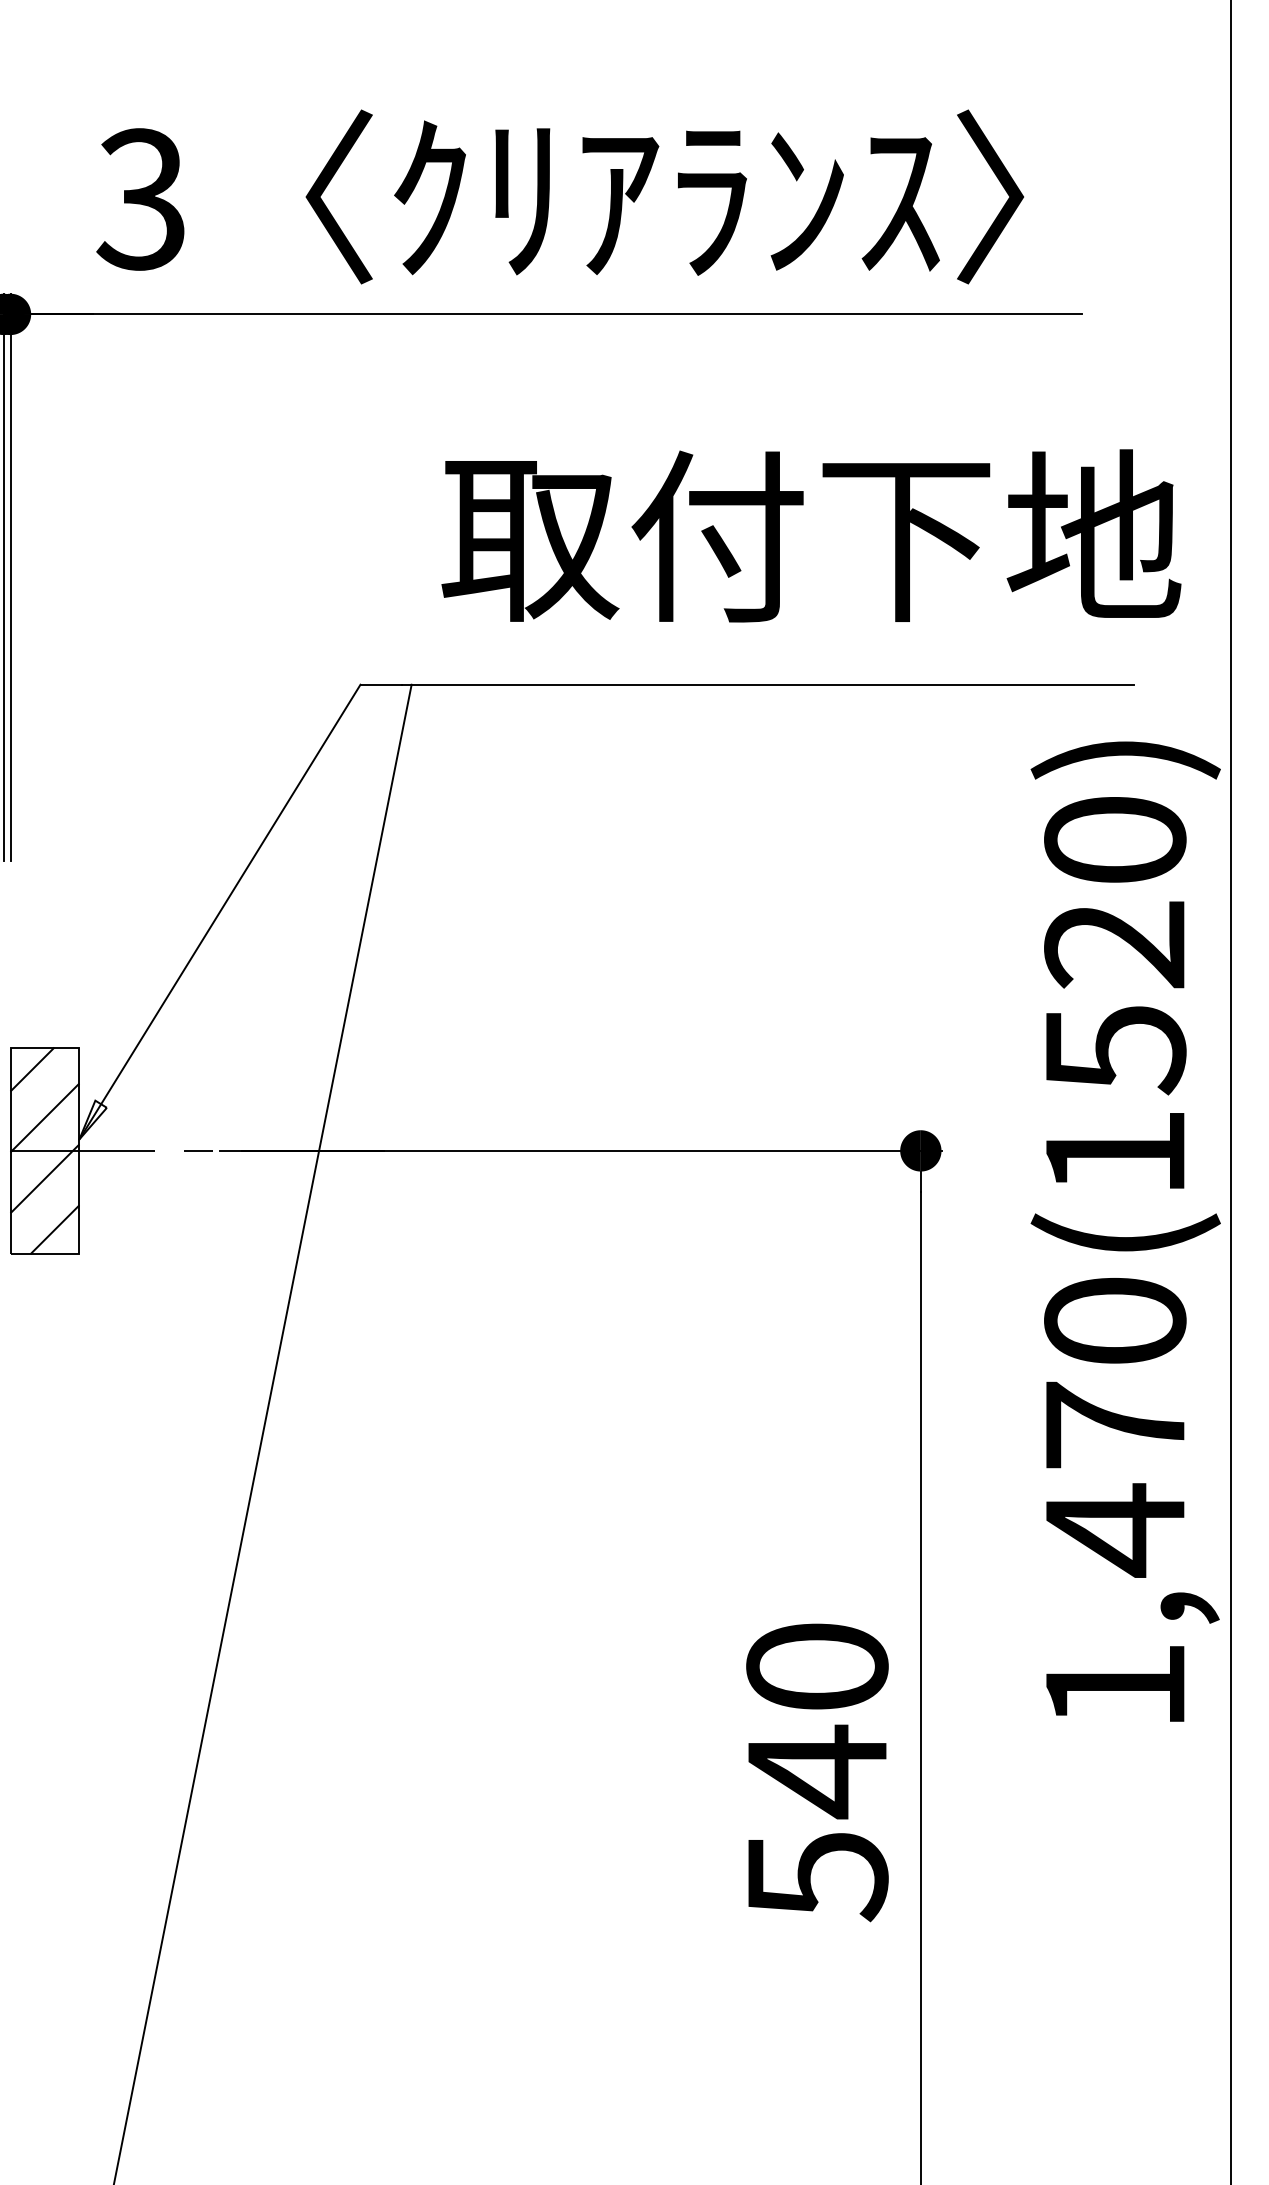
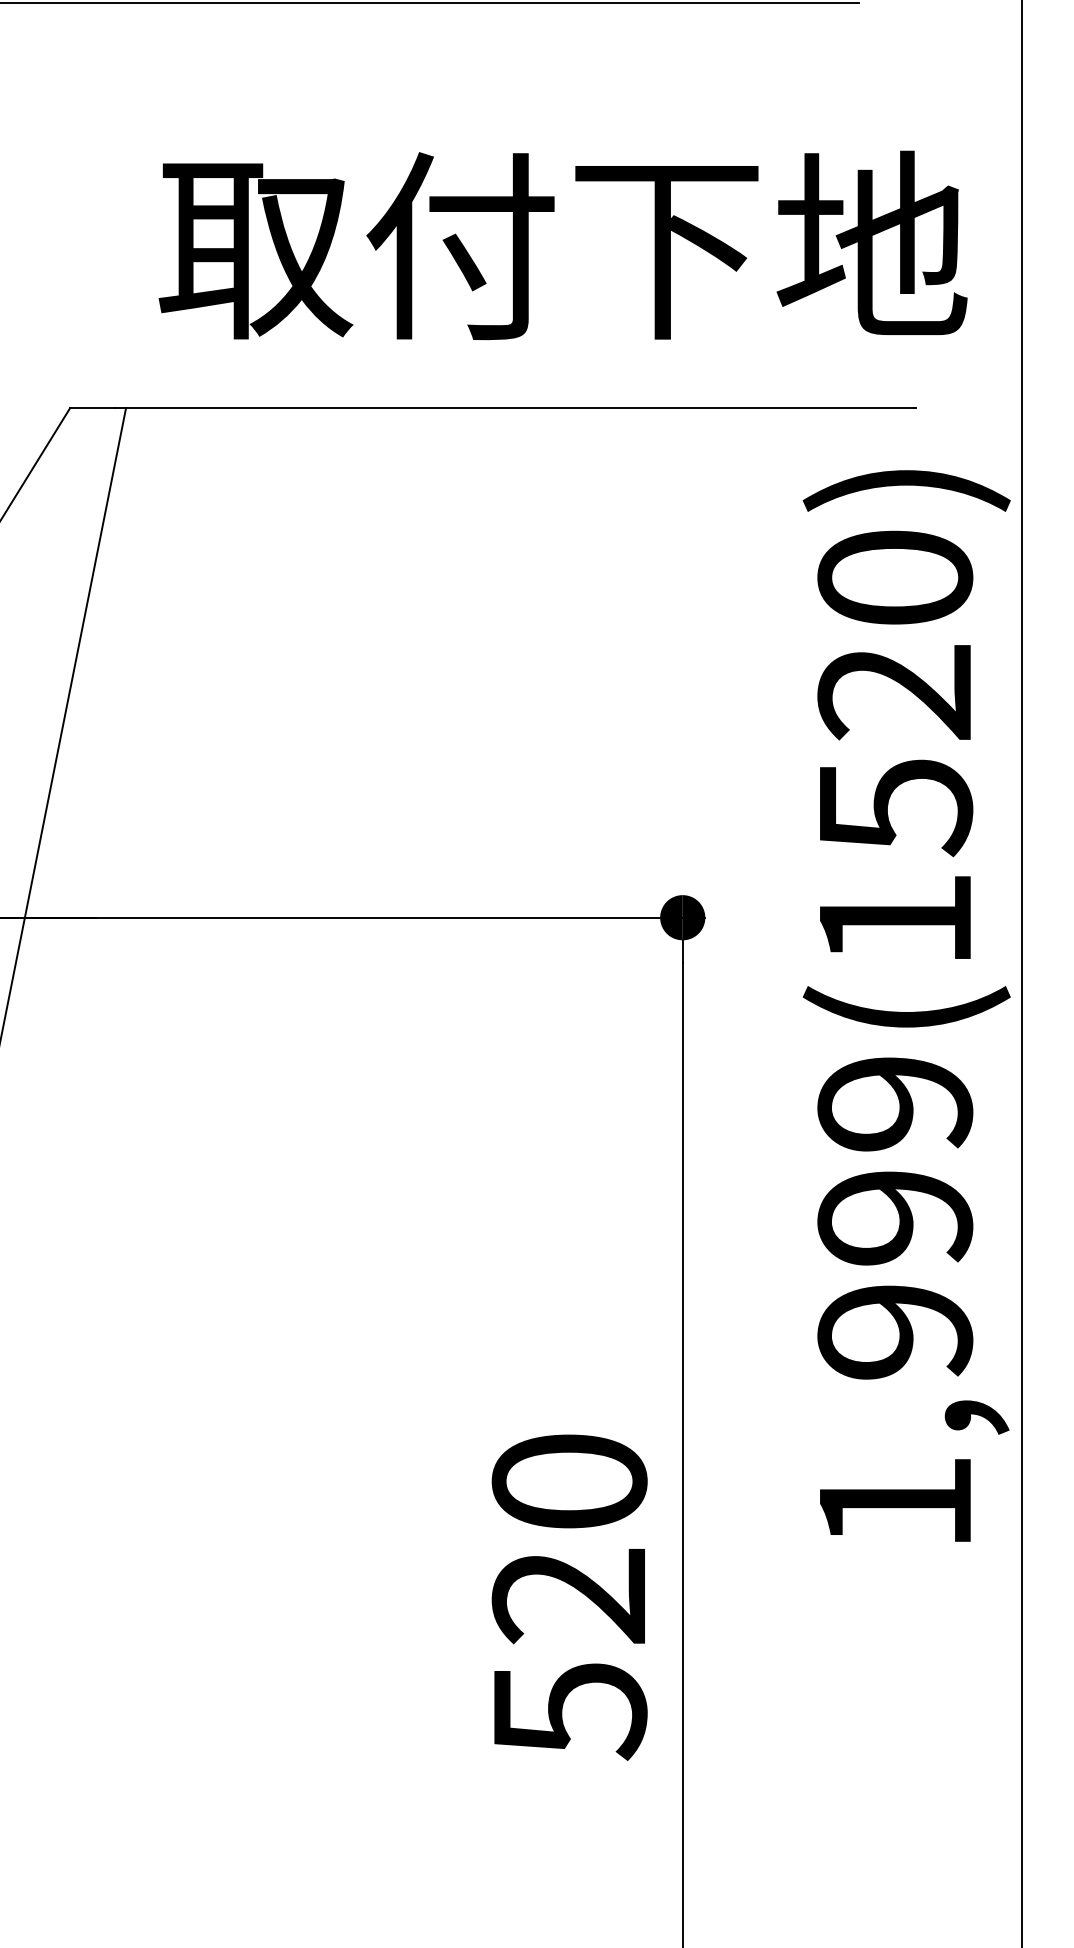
text: (1115, 1427) -> (895, 1220), 1,470(1520) -> 1,999(1520)
text: (816, 1771) -> (568, 1596), 540 -> 520

